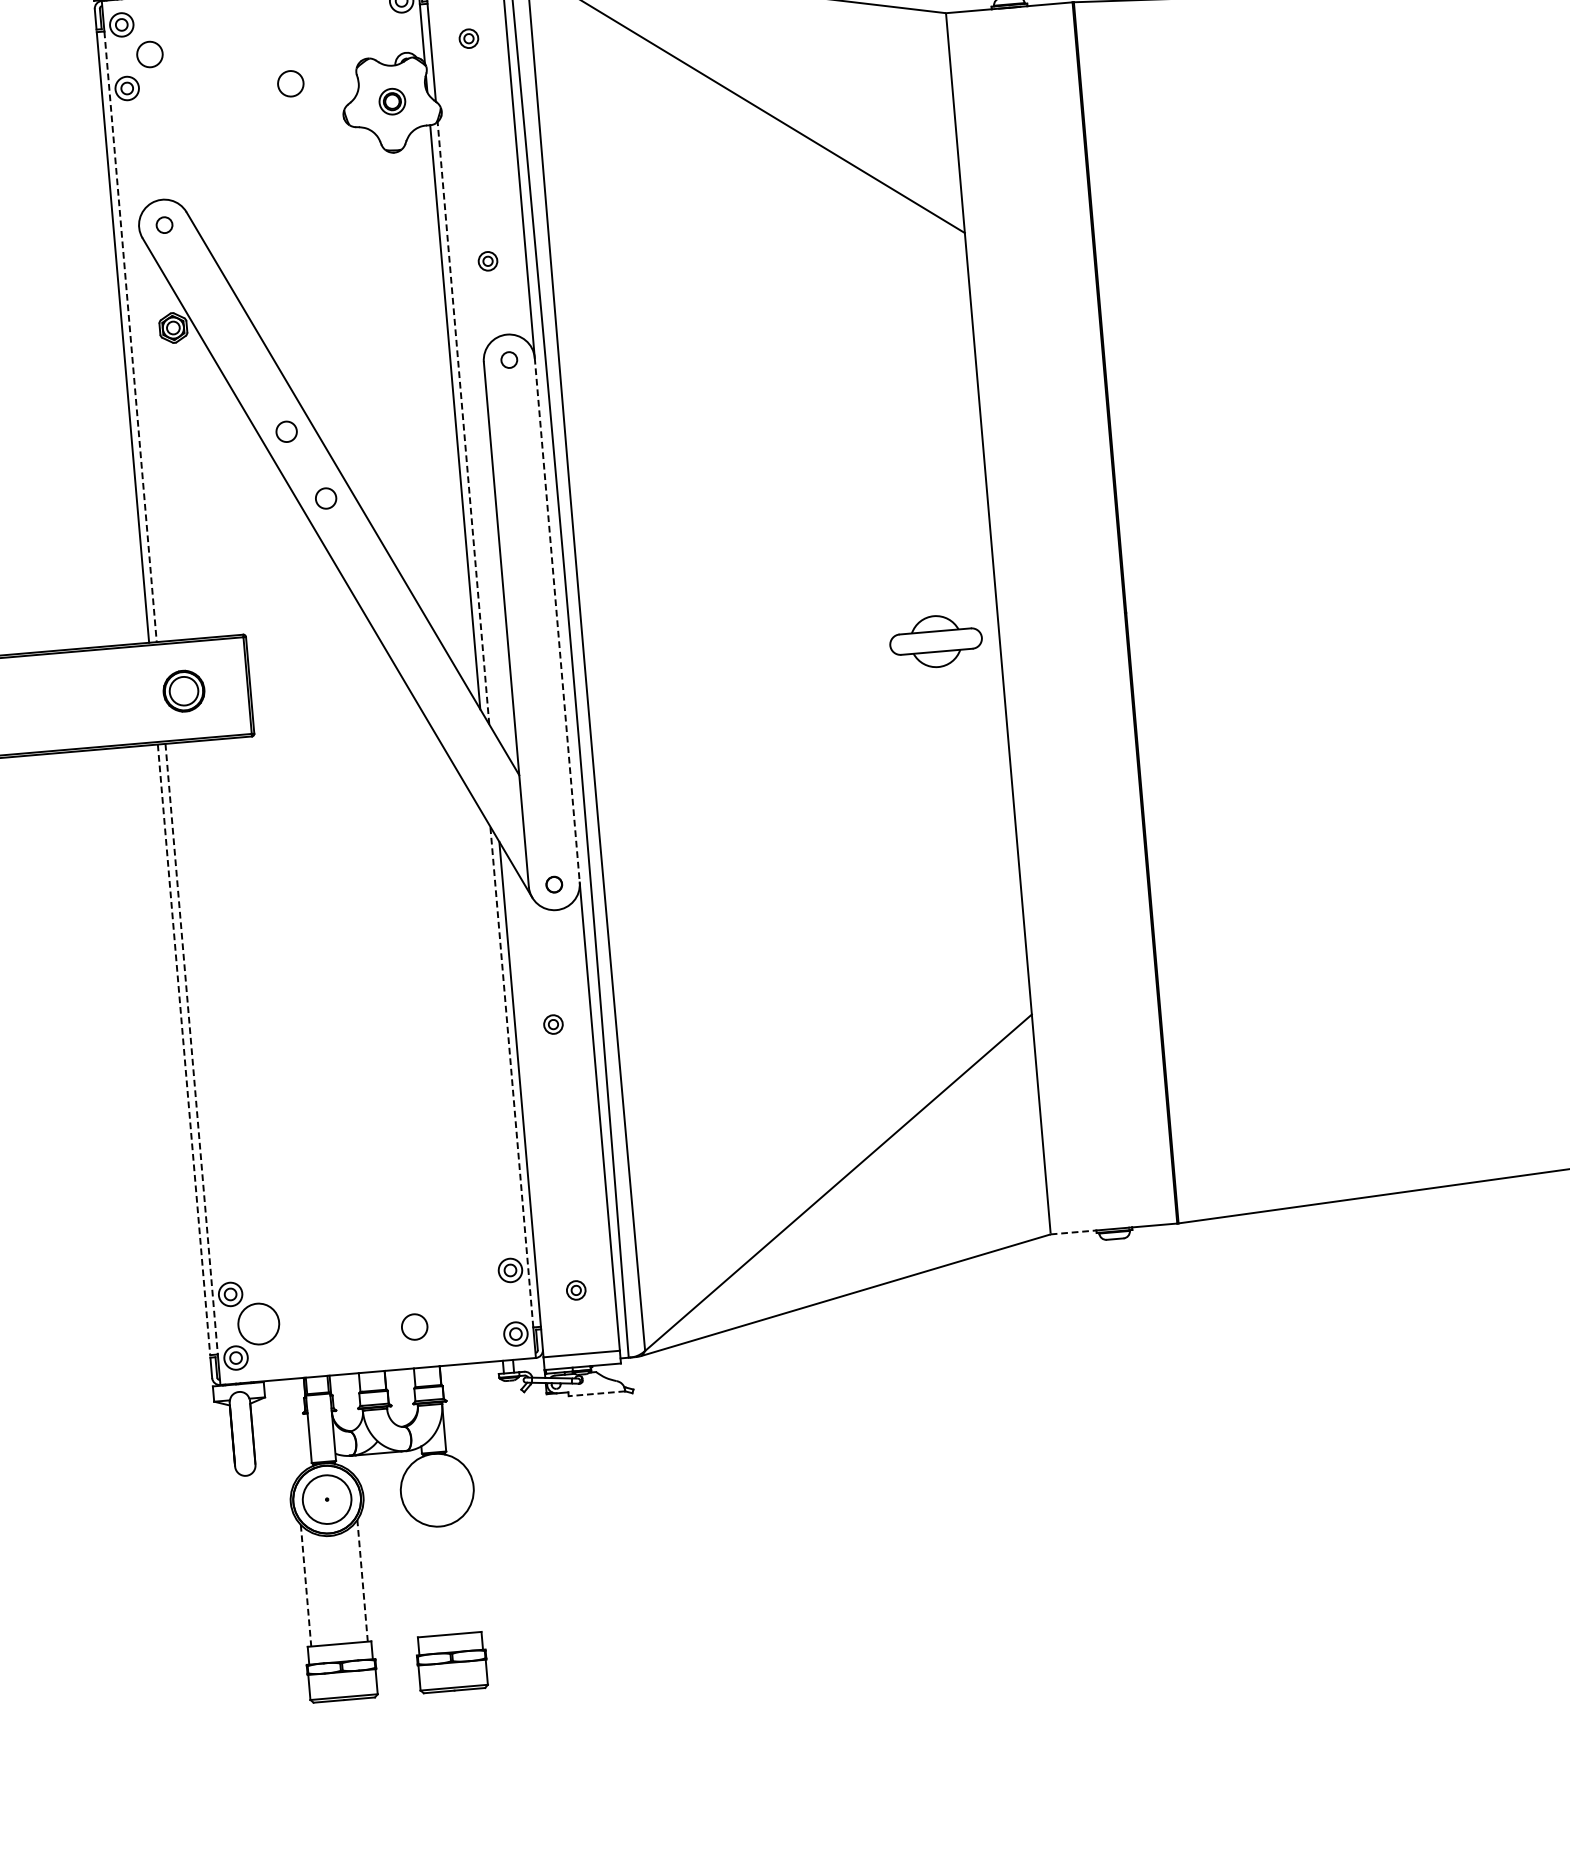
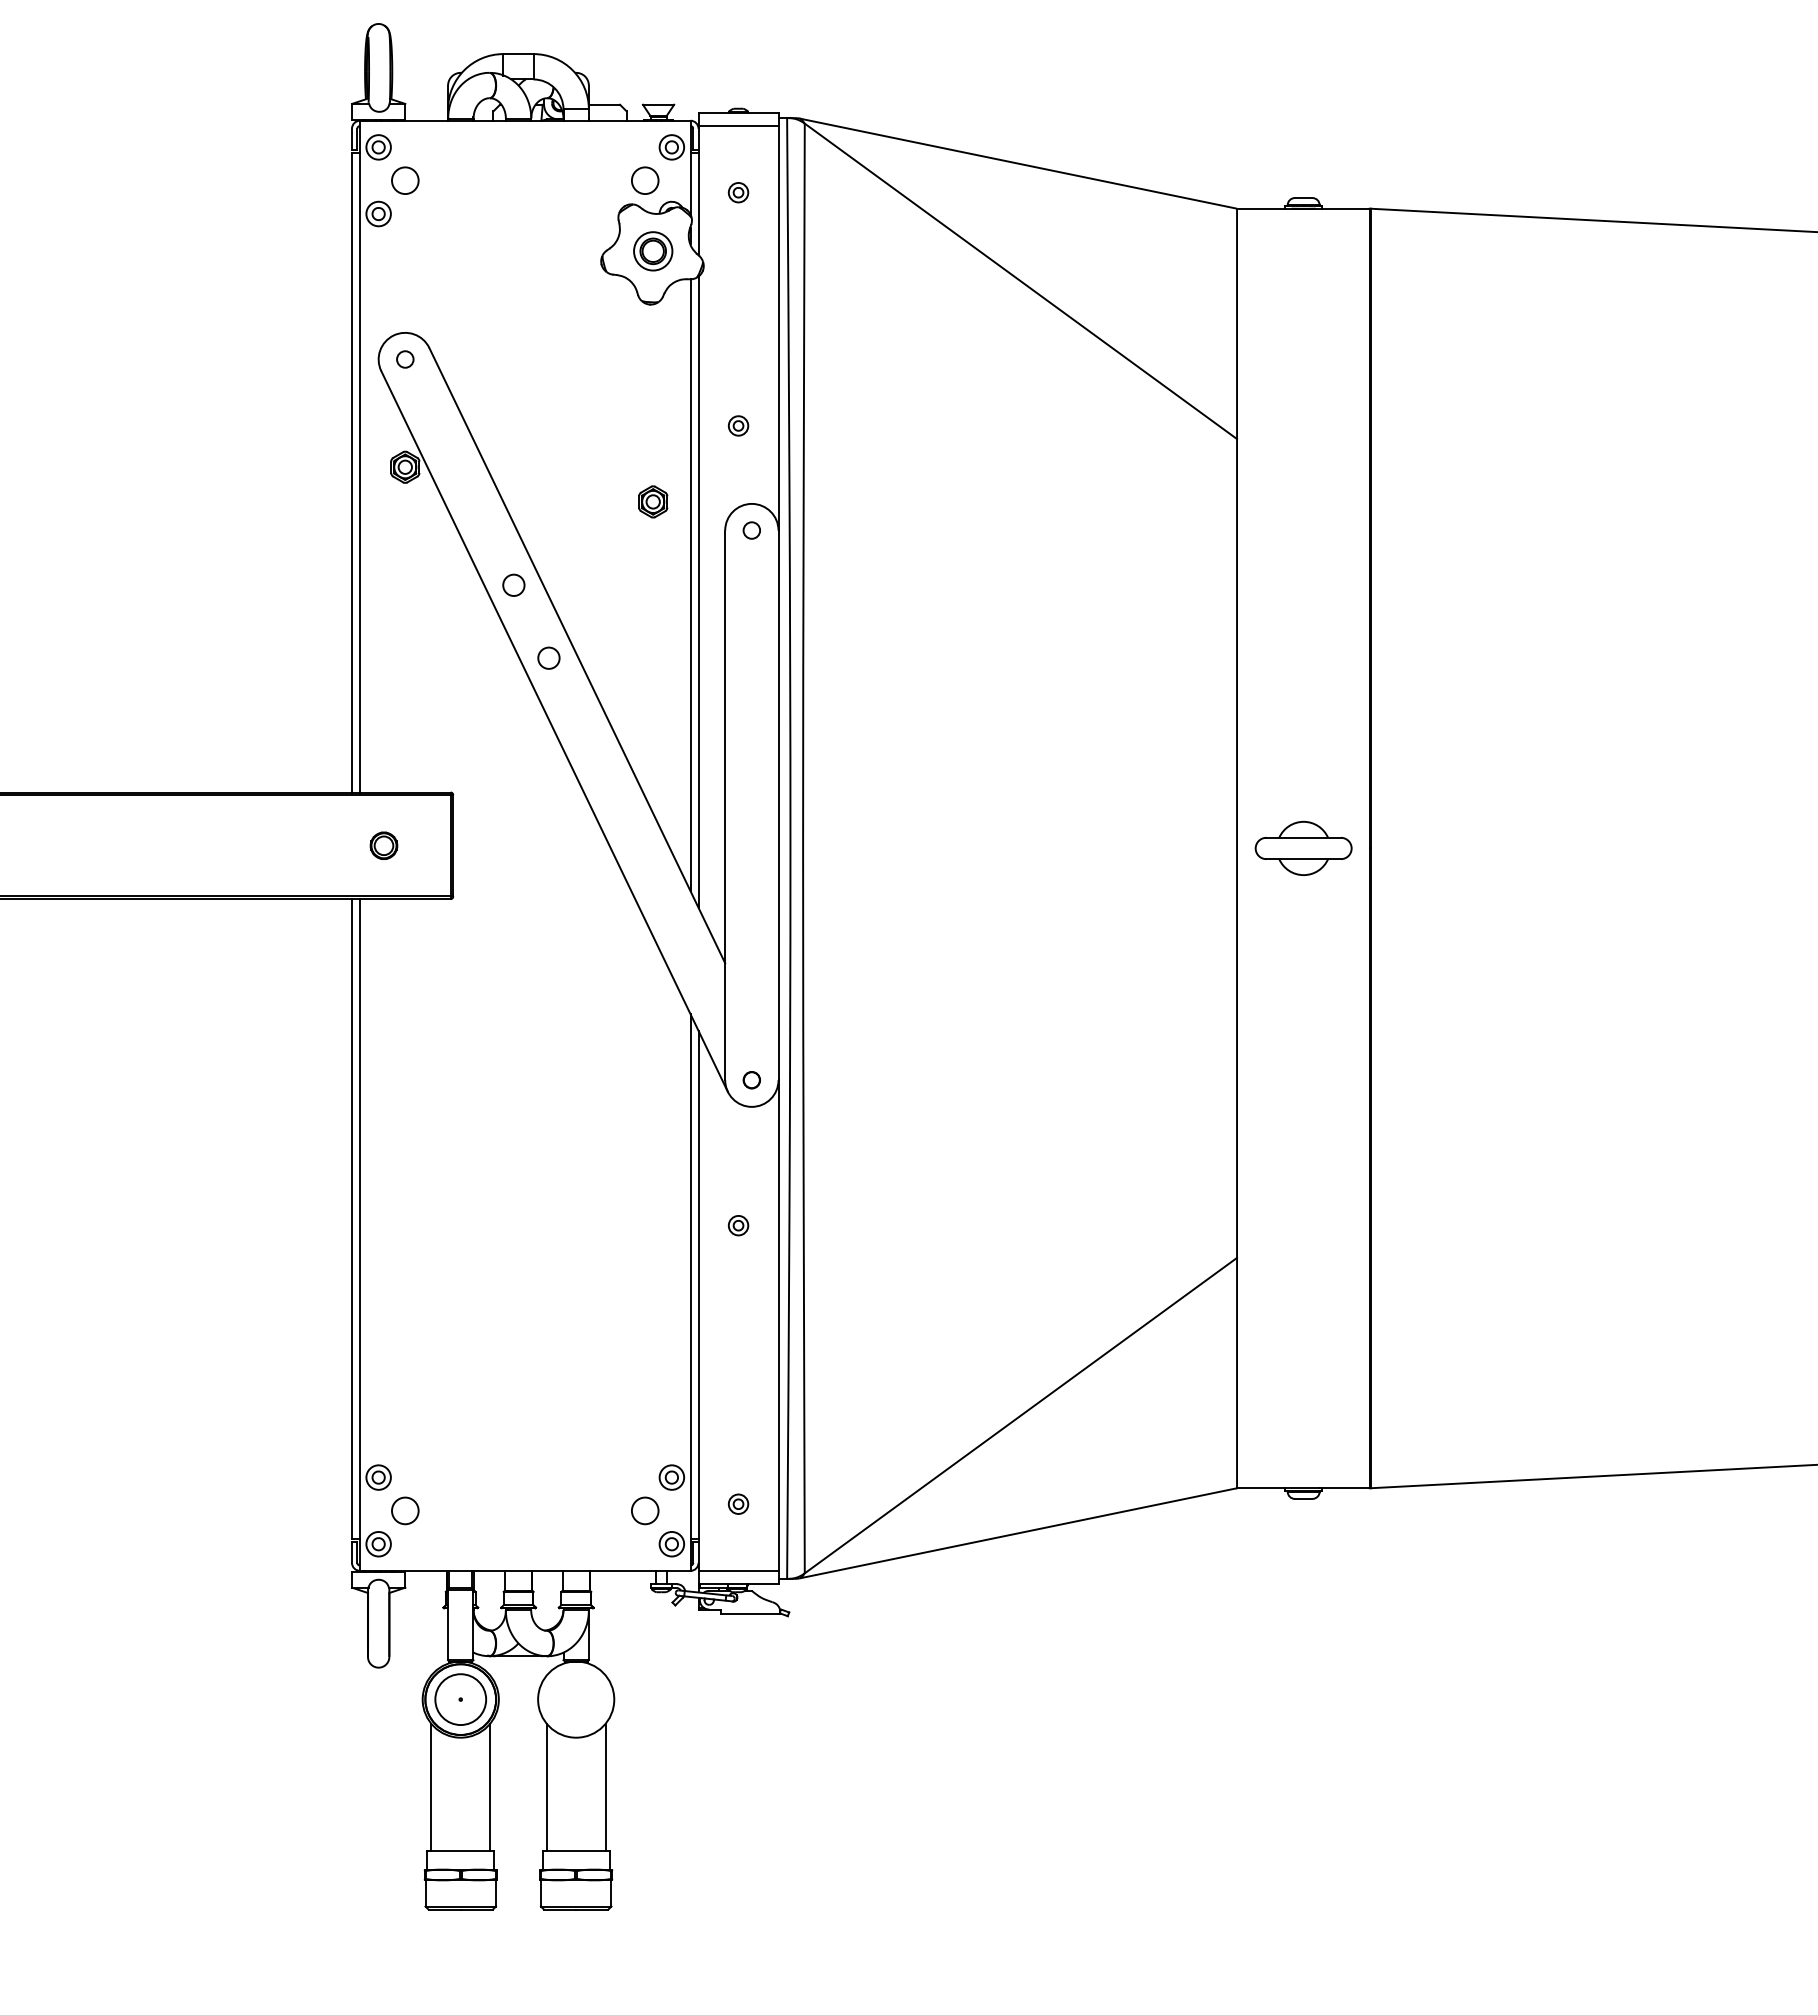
circle: (291, 83) -> (645, 180), moved
part: (392, 101) -> (653, 251), size x1.43
line: (131, 336) -> (360, 472), dashed -> solid
part: (413, 340) -> (653, 501), added
line: (463, 423) -> (698, 592), dashed -> solid
line: (557, 620) -> (778, 805), dashed -> solid
part: (935, 640) -> (1303, 847), moved
part: (183, 690) -> (383, 845), size x0.62
line: (192, 1049) -> (360, 1219), dashed -> solid
line: (184, 1050) -> (352, 1219), dashed -> solid
line: (511, 1077) -> (690, 1276), dashed -> solid
line: (1074, 1232) -> (1261, 1488), dashed -> solid
circle: (258, 1323) -> (405, 1510), size x0.62
circle: (414, 1326) -> (645, 1510), moved
line: (596, 1393) -> (750, 1613), dashed -> solid
line: (472, 1571) -> (605, 1787), added
line: (416, 1576) -> (546, 1787), added
line: (362, 1581) -> (490, 1787), dashed -> solid
line: (306, 1585) -> (431, 1787), dashed -> solid

